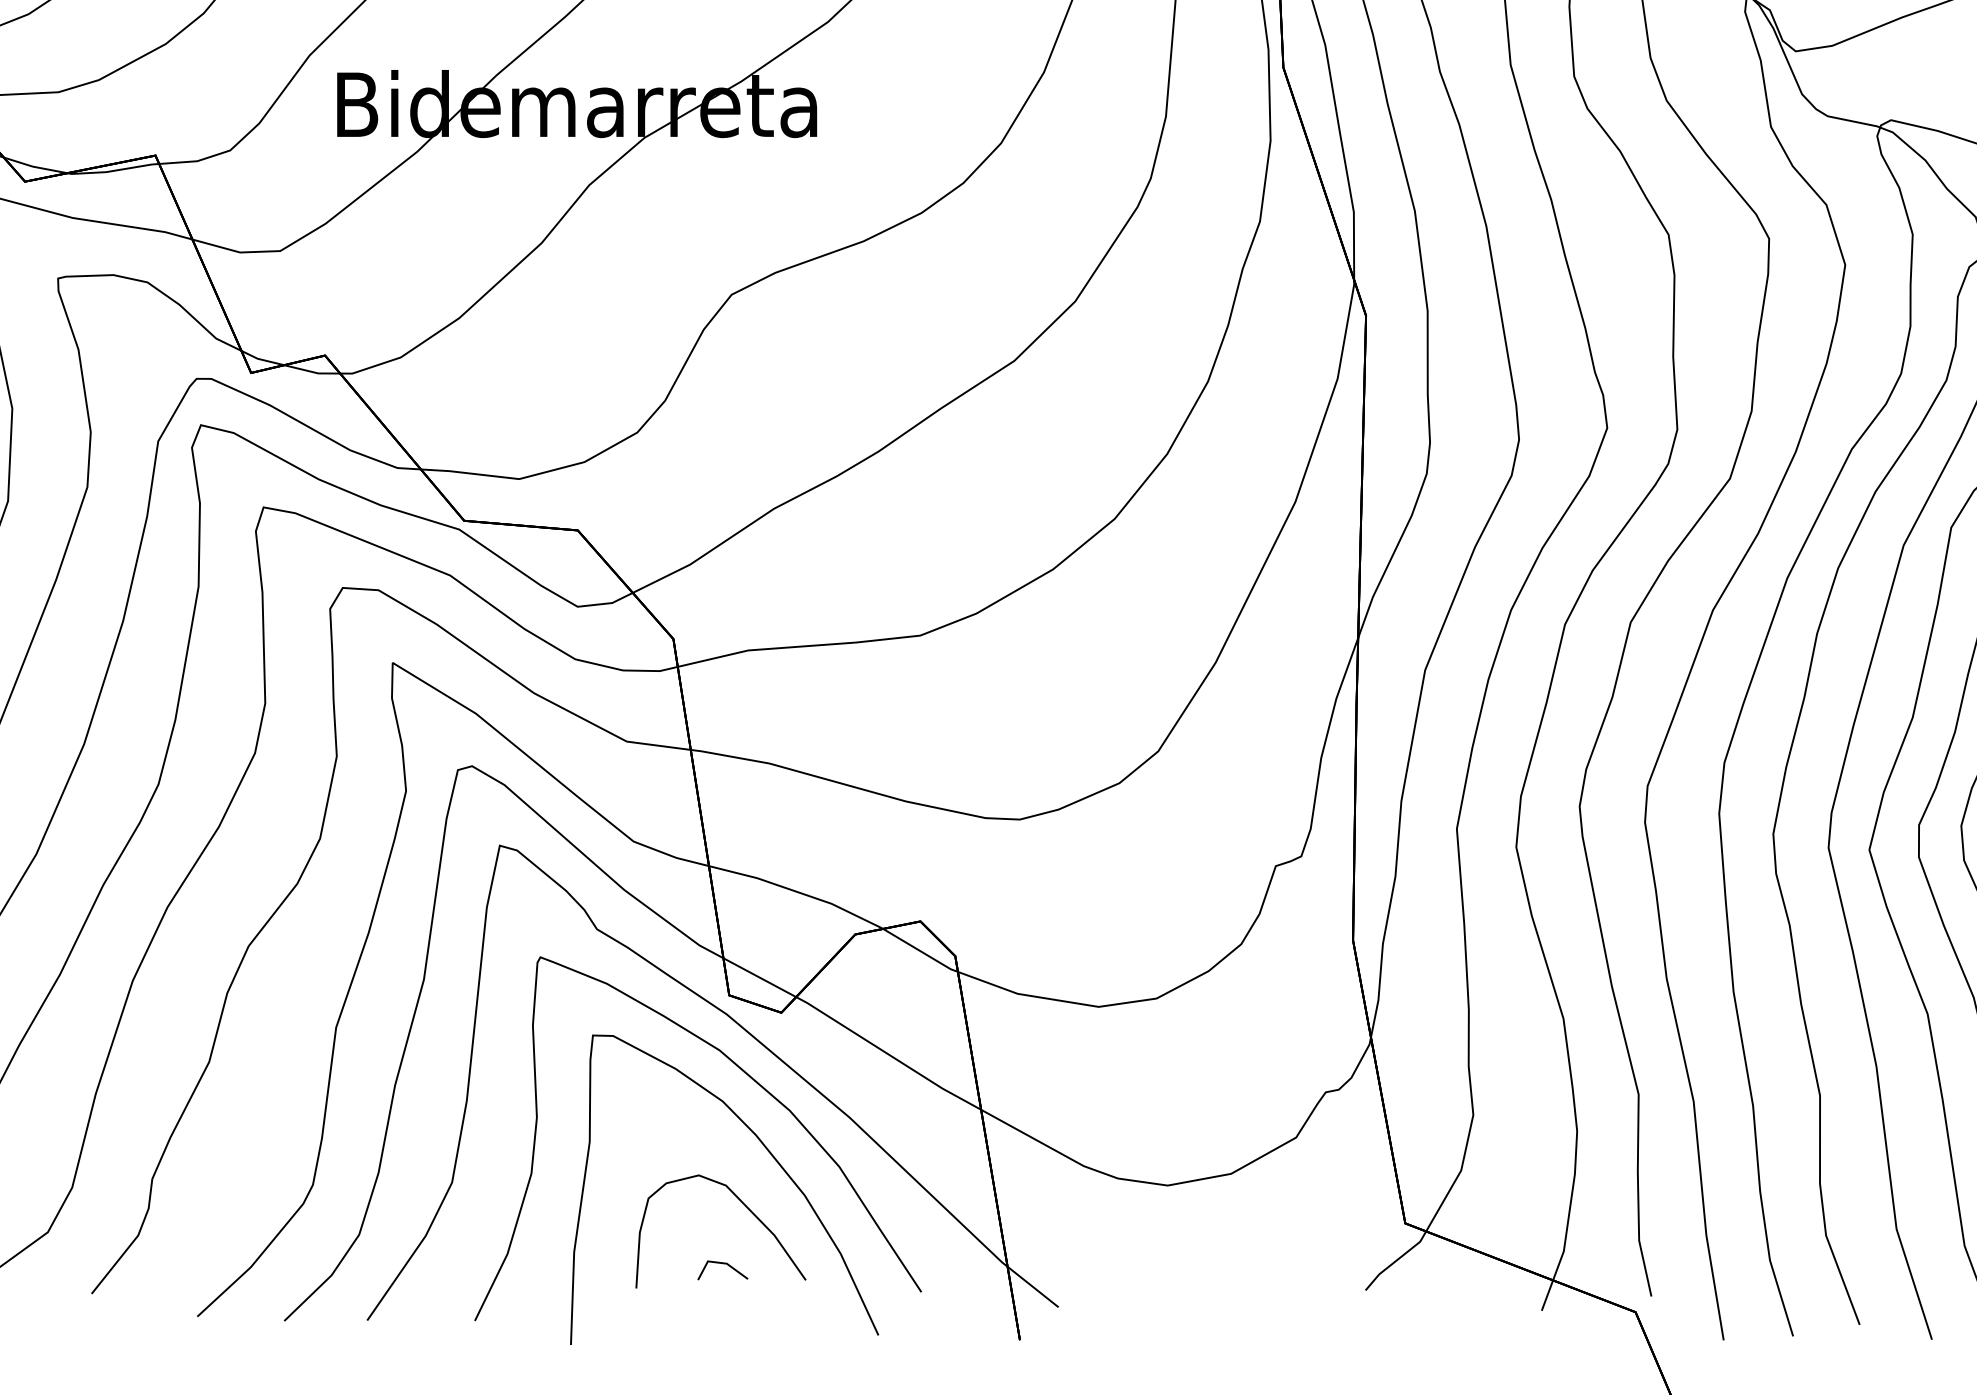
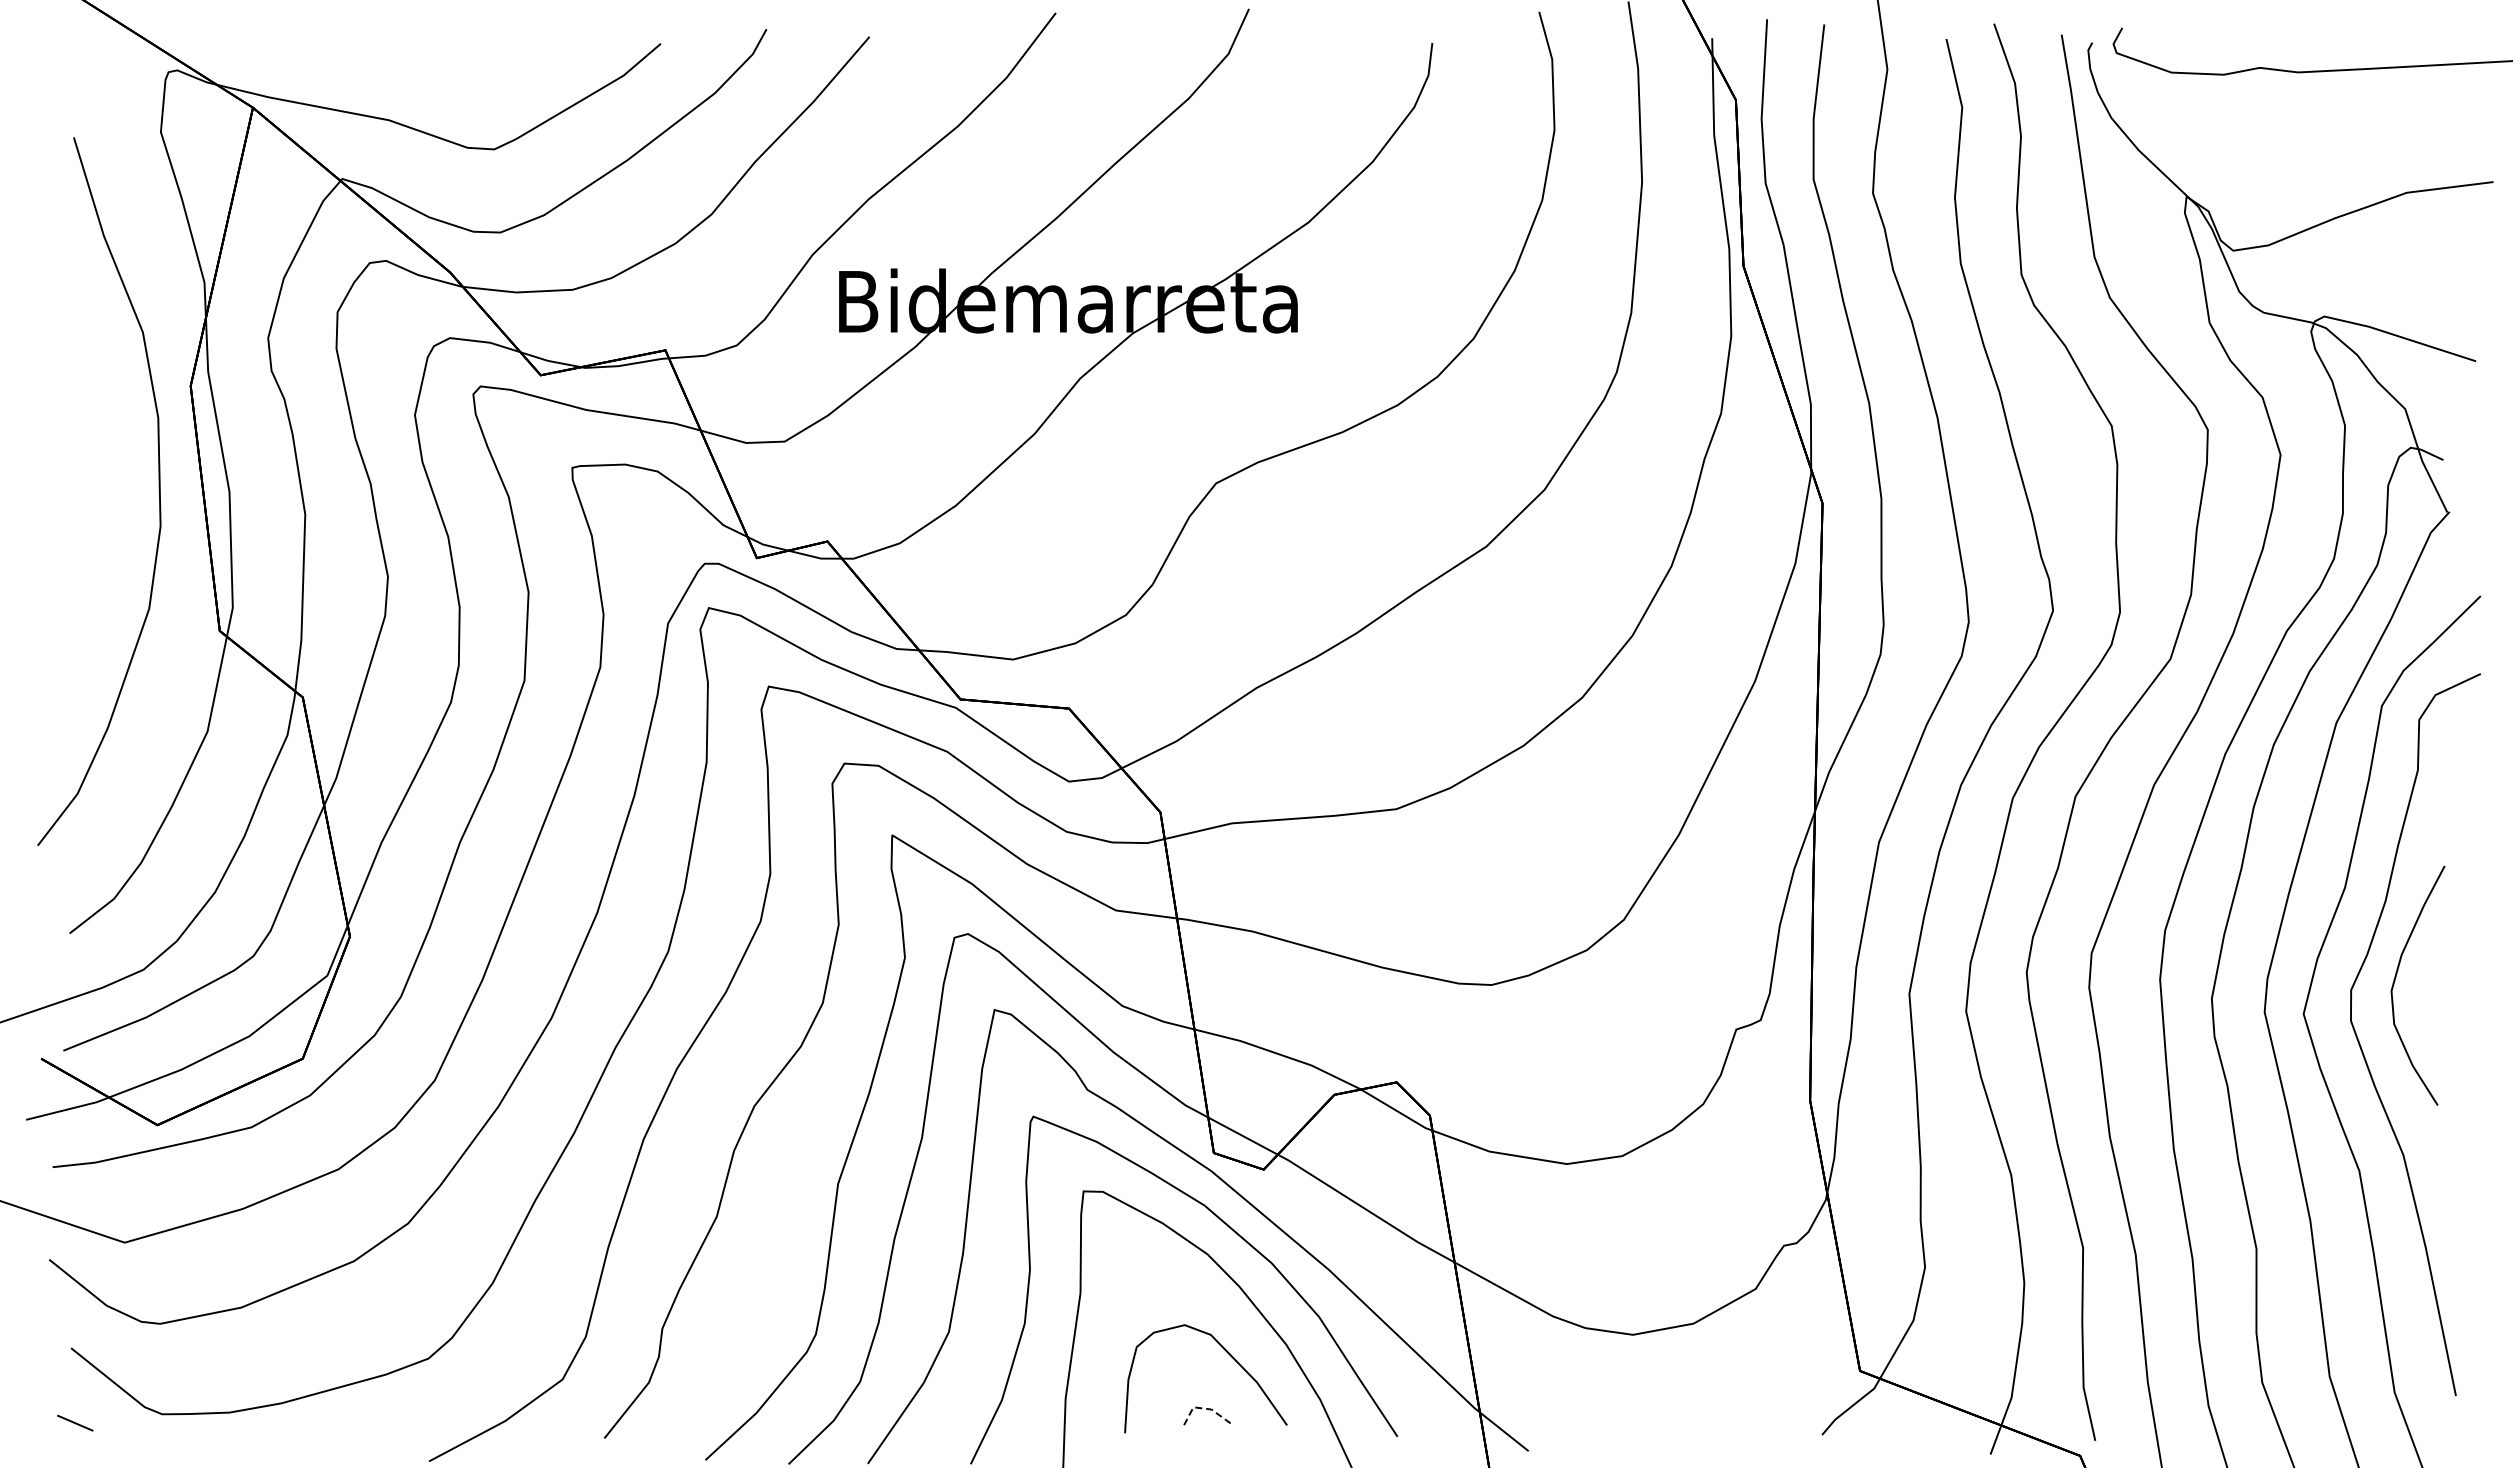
line: (719, 1262) -> (1204, 1408), solid -> dashed

